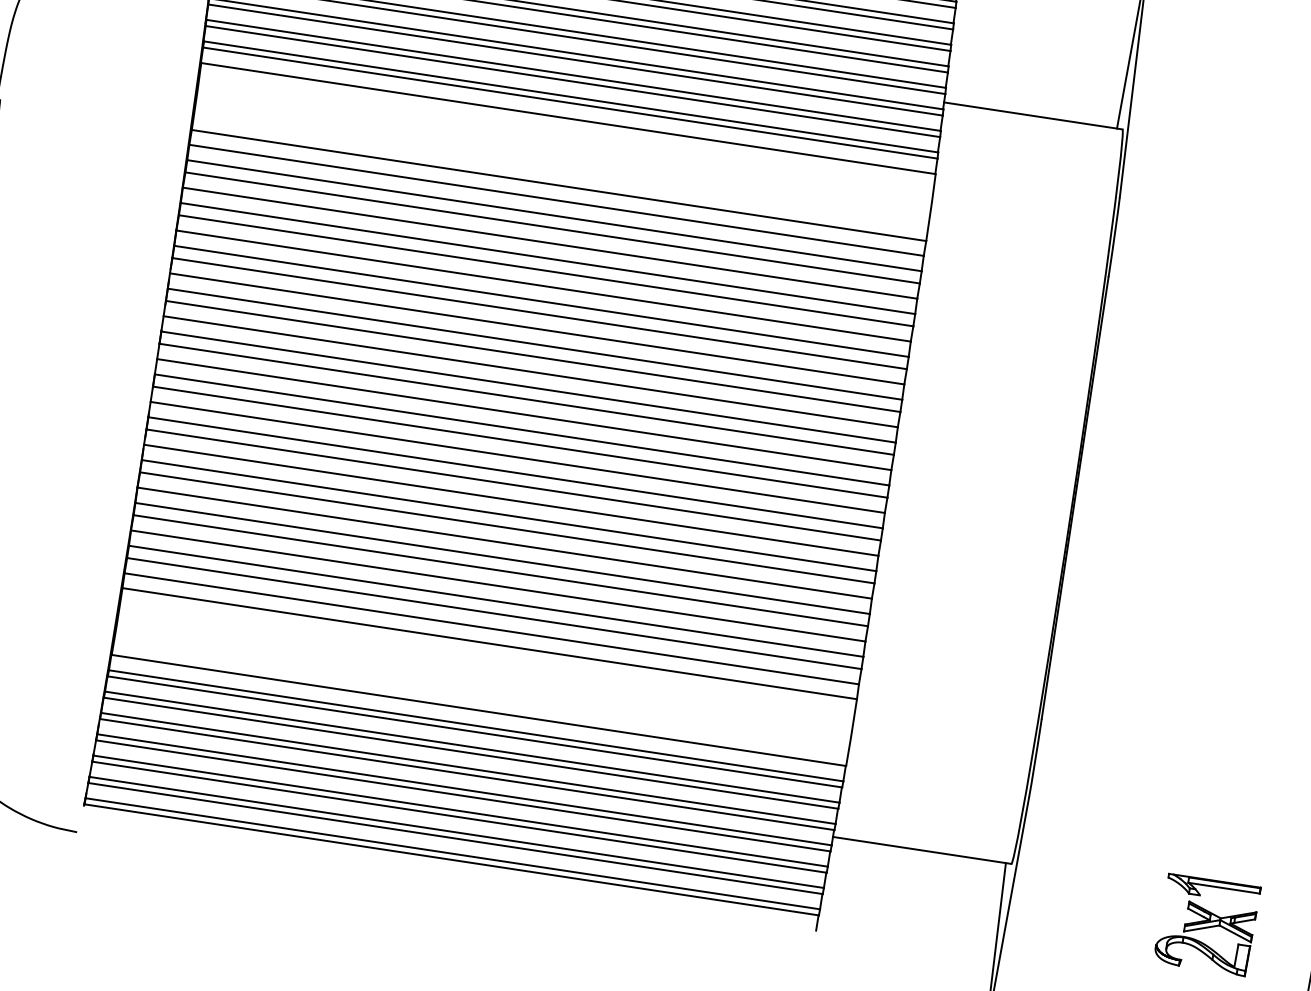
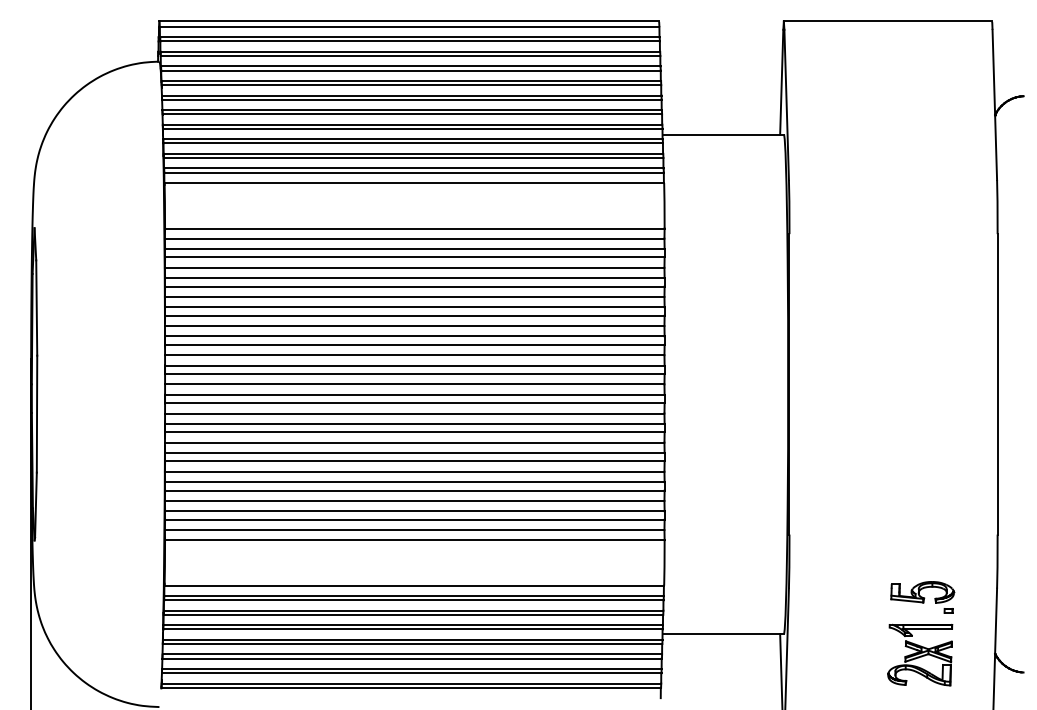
part: (1223, 840) -> (922, 597), added

